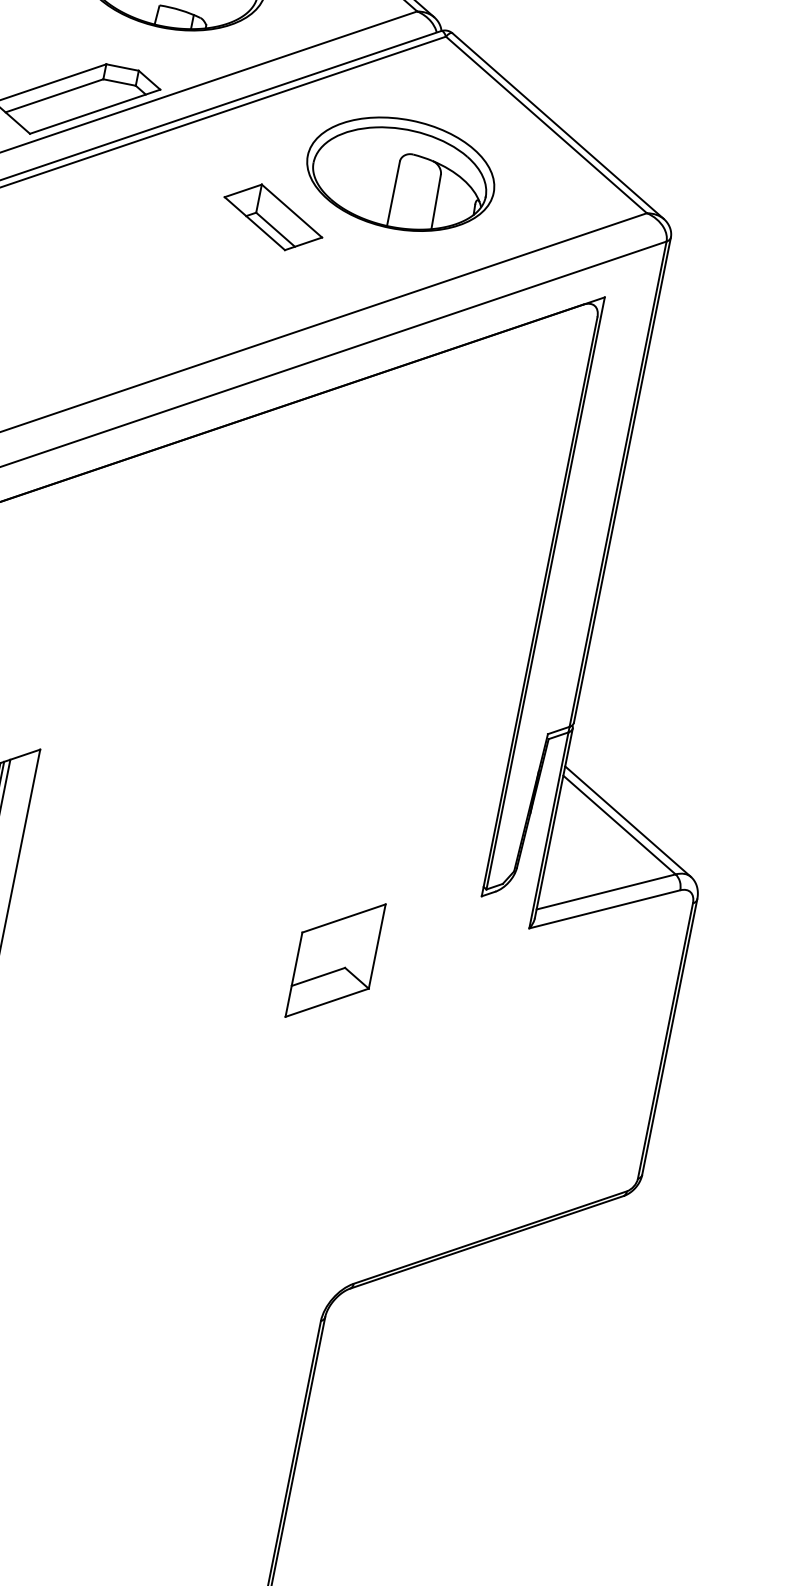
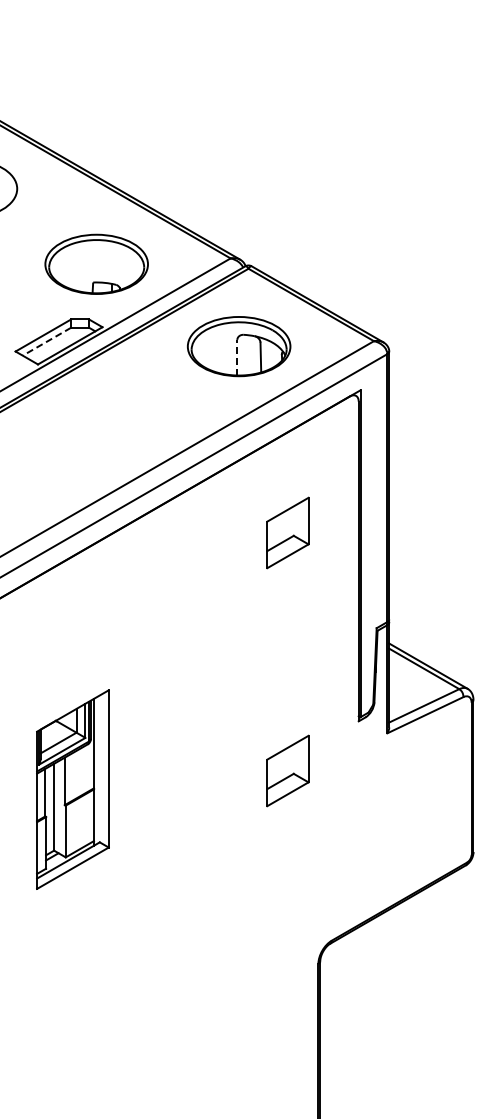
line: (53, 95) -> (46, 341), solid -> dashed
line: (393, 193) -> (237, 357), solid -> dashed
part: (274, 216) -> (176, 382), removed
part: (421, 528) -> (287, 532), added

